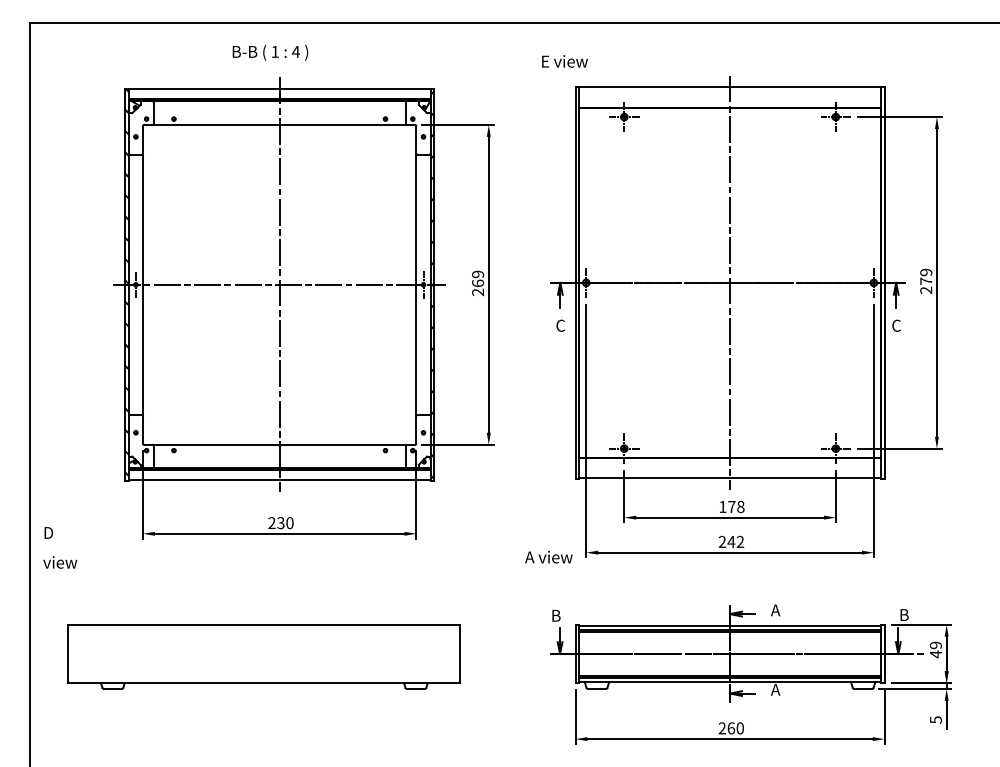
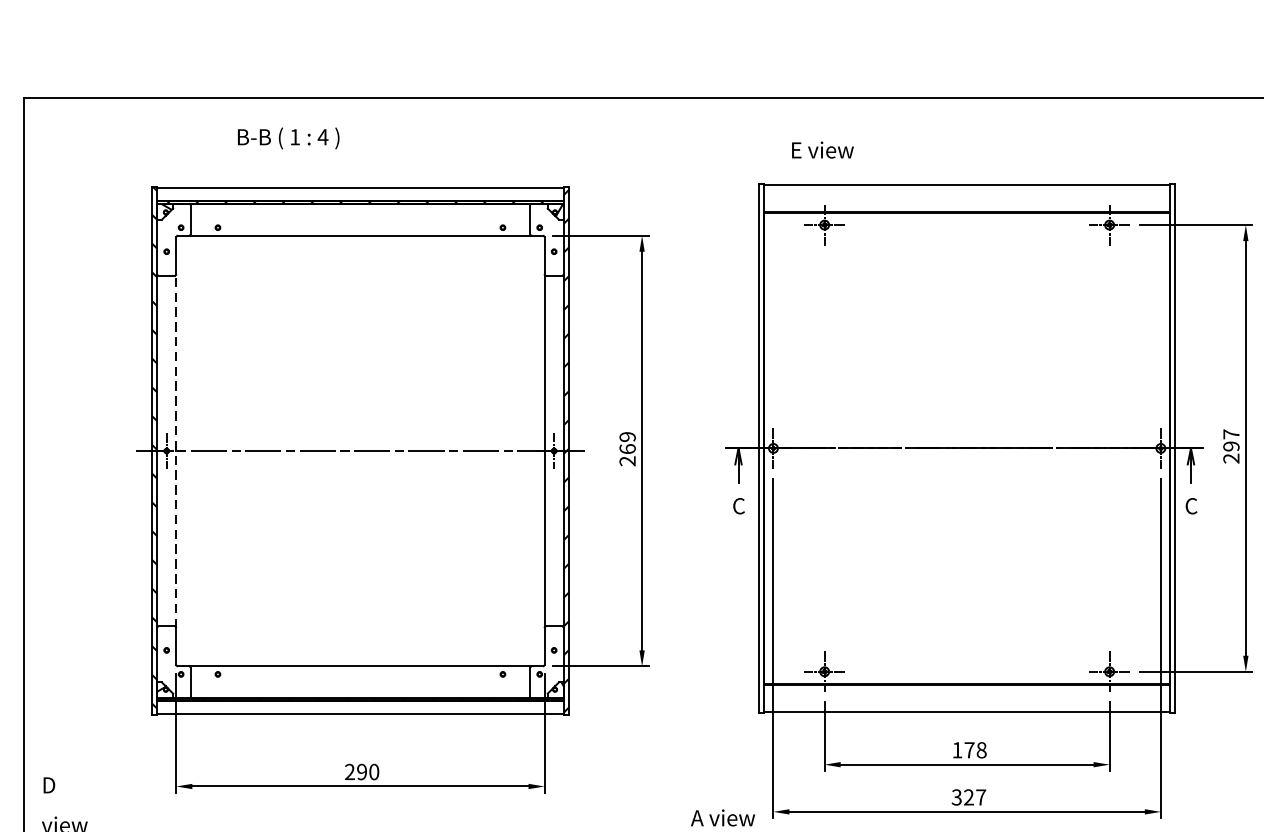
text: (270, 52) -> (288, 138), moved
text: (564, 61) -> (822, 150), moved
text: (926, 276) -> (1231, 439), 279 -> 297
line: (730, 282) -> (967, 447), removed
line: (143, 284) -> (176, 450), solid -> dashed
line: (279, 284) -> (360, 450), removed
text: (280, 523) -> (361, 772), 230 -> 290
text: (731, 541) -> (969, 796), 242 -> 327

